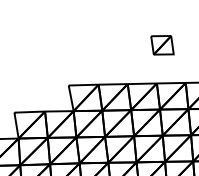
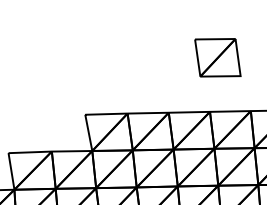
part: (162, 45) -> (217, 58), size x1.43

